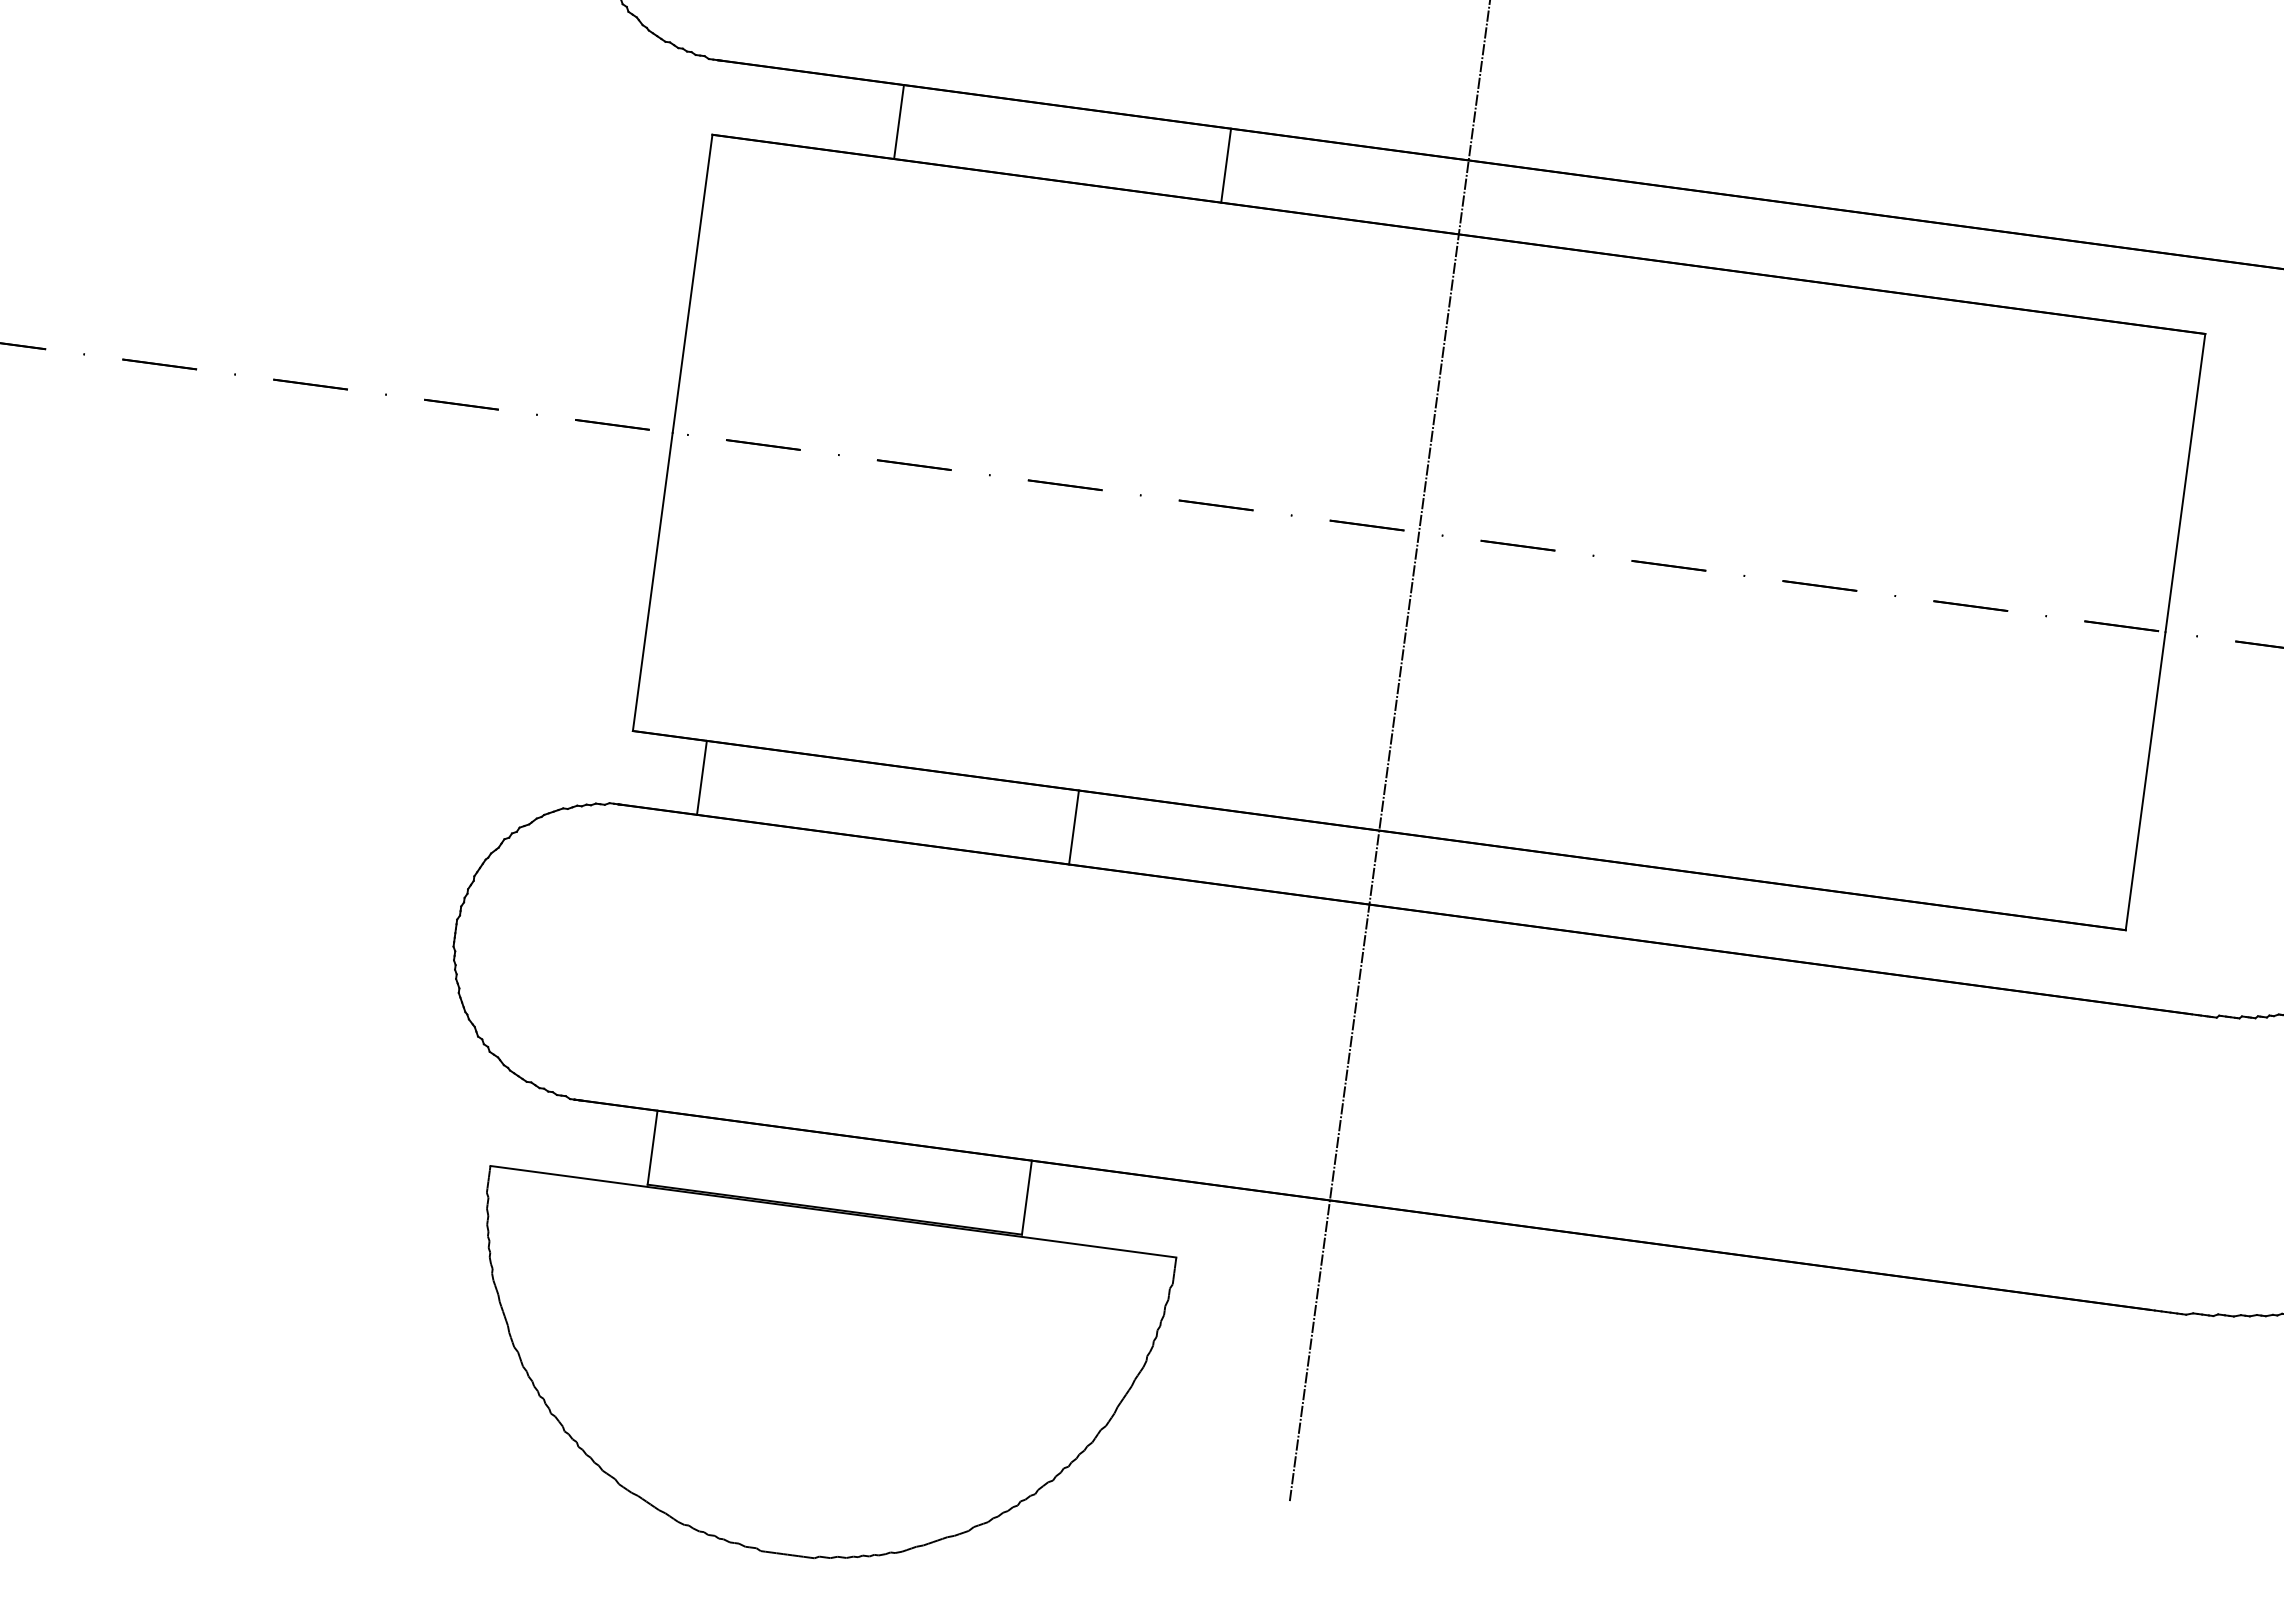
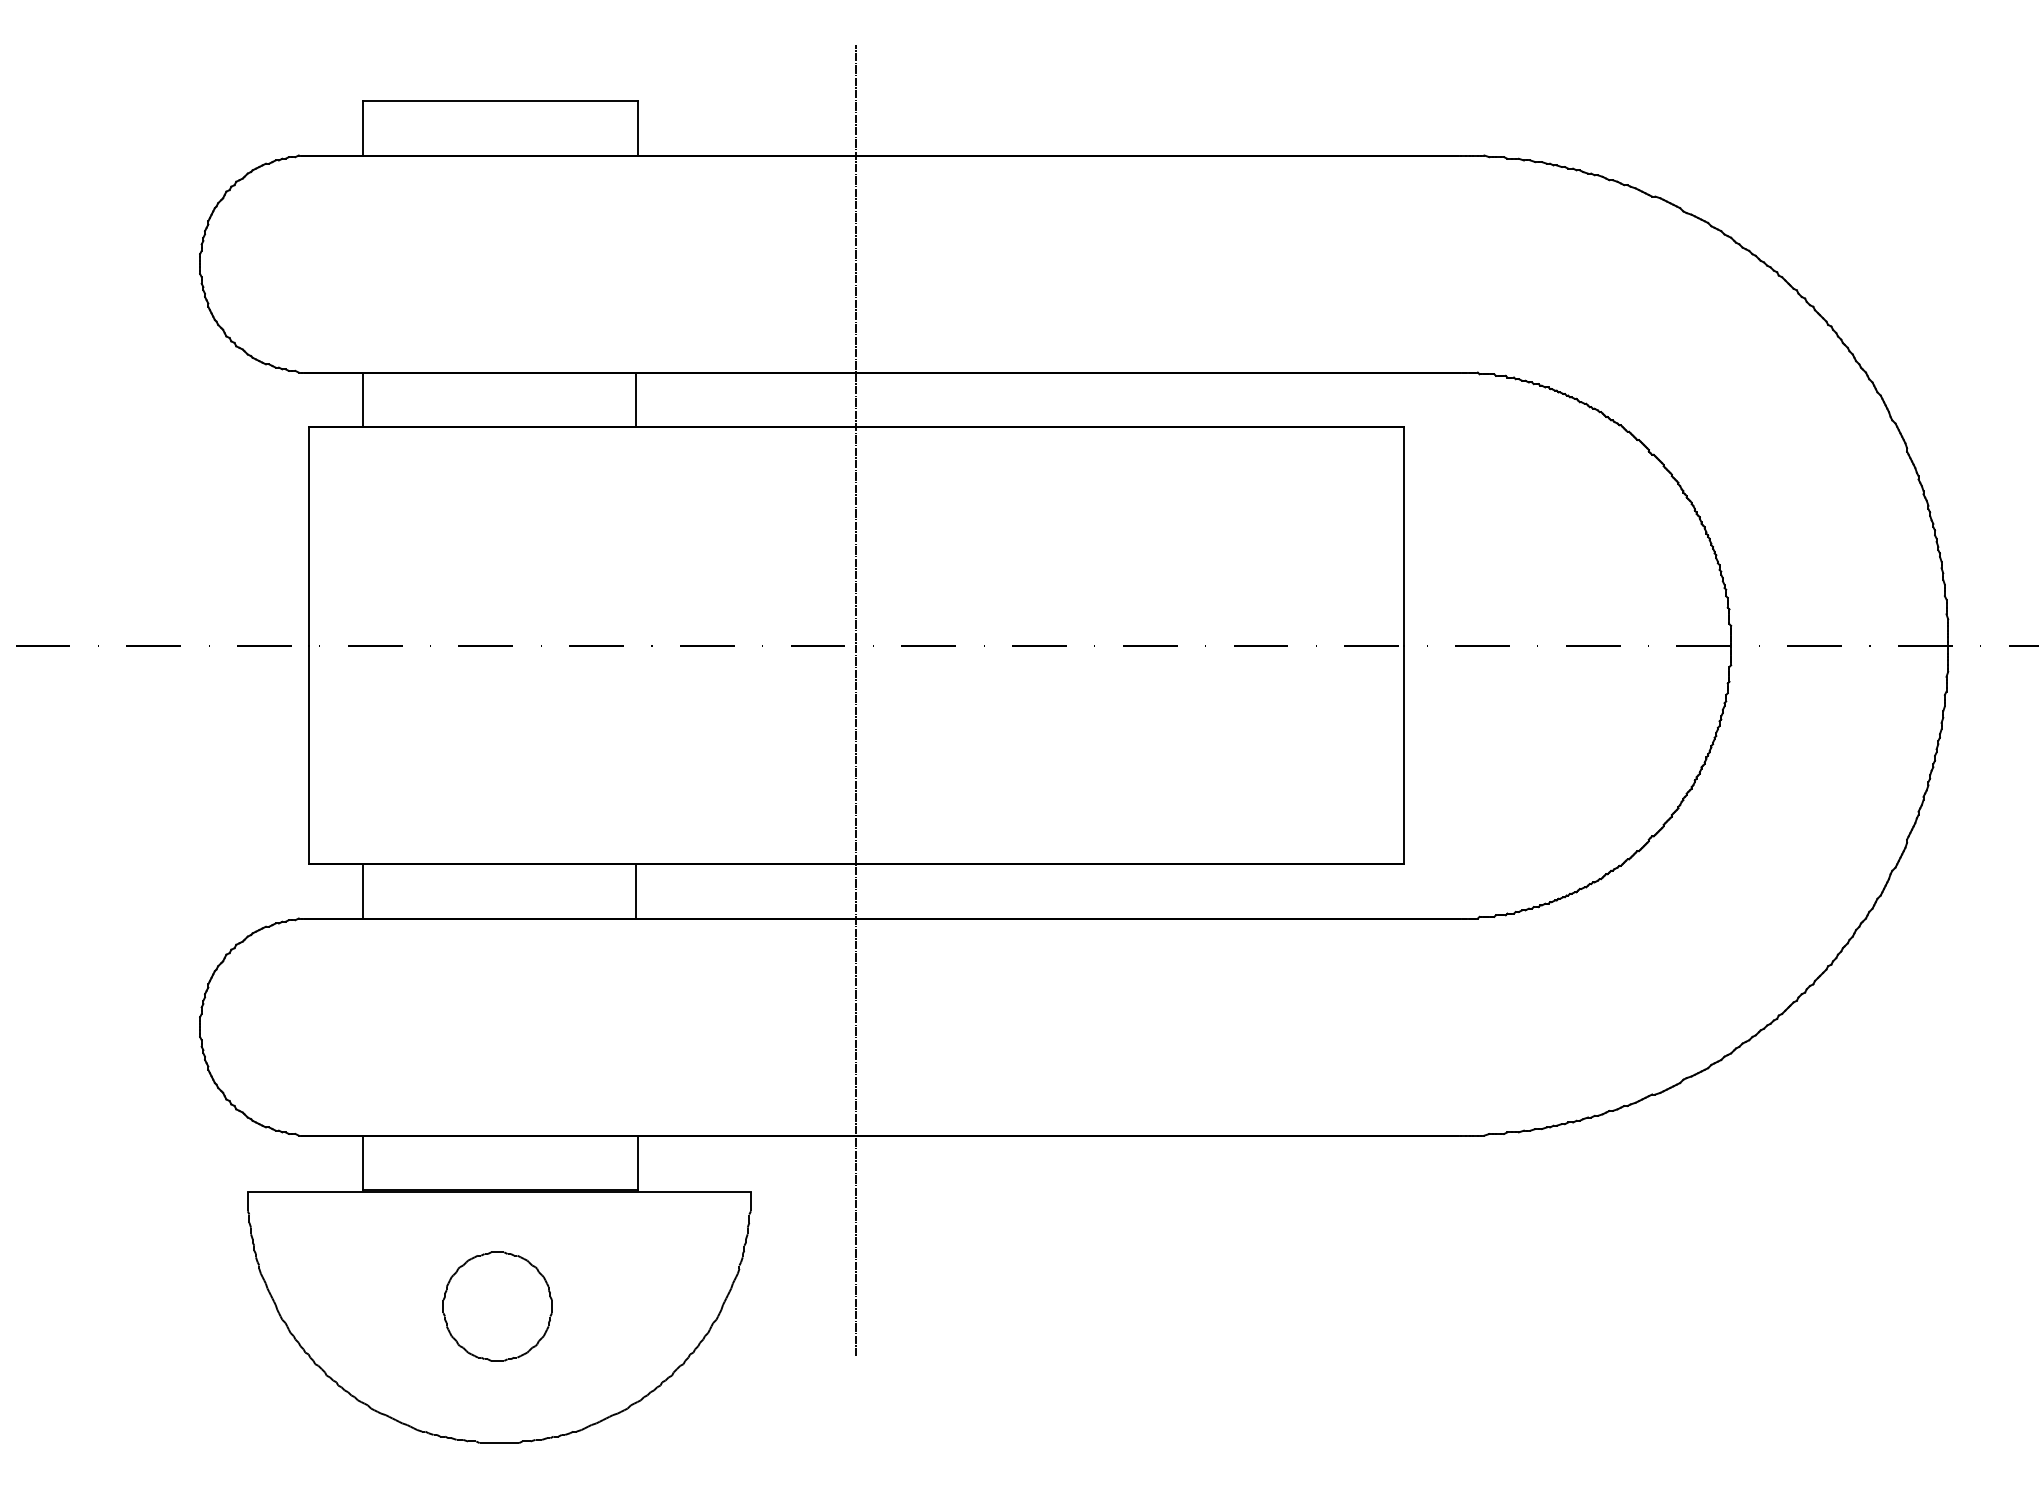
line: (898, 121) -> (362, 399), moved
line: (1225, 165) -> (635, 399), moved
part: (809, 1368) -> (497, 1306), added

